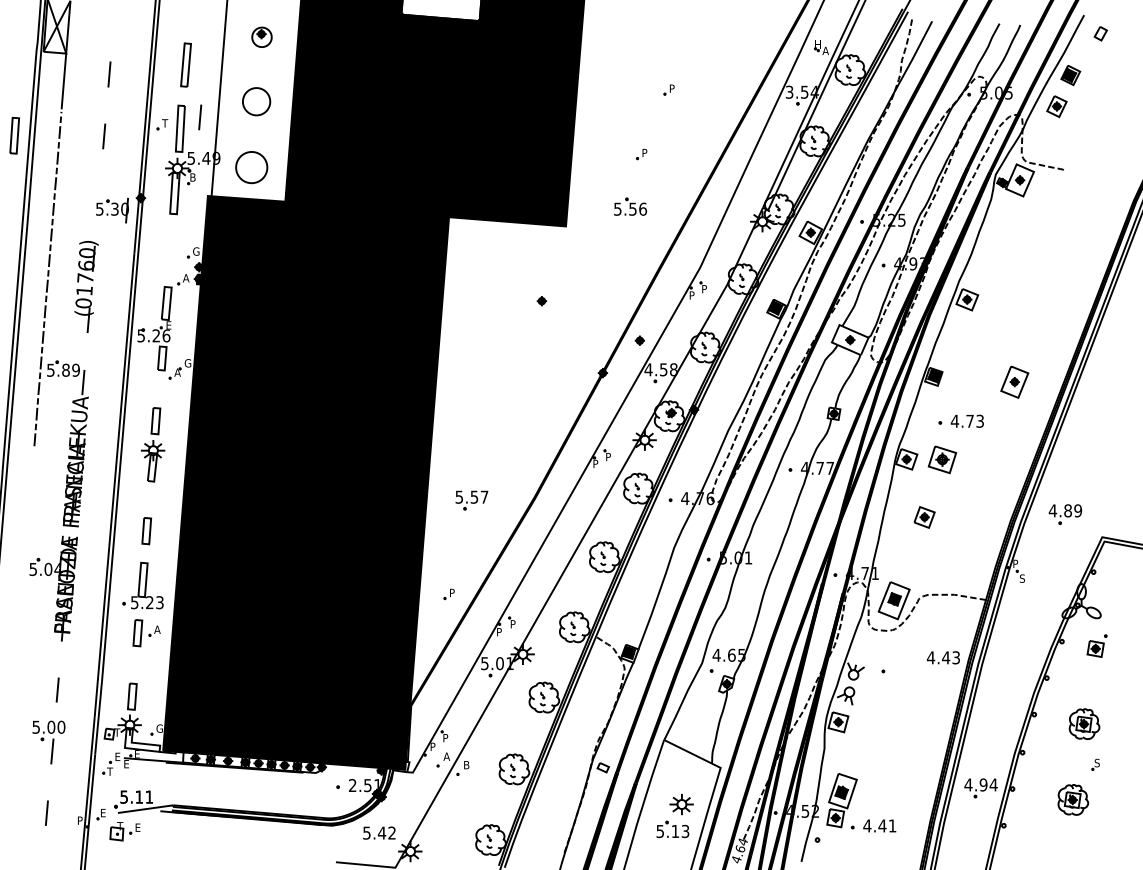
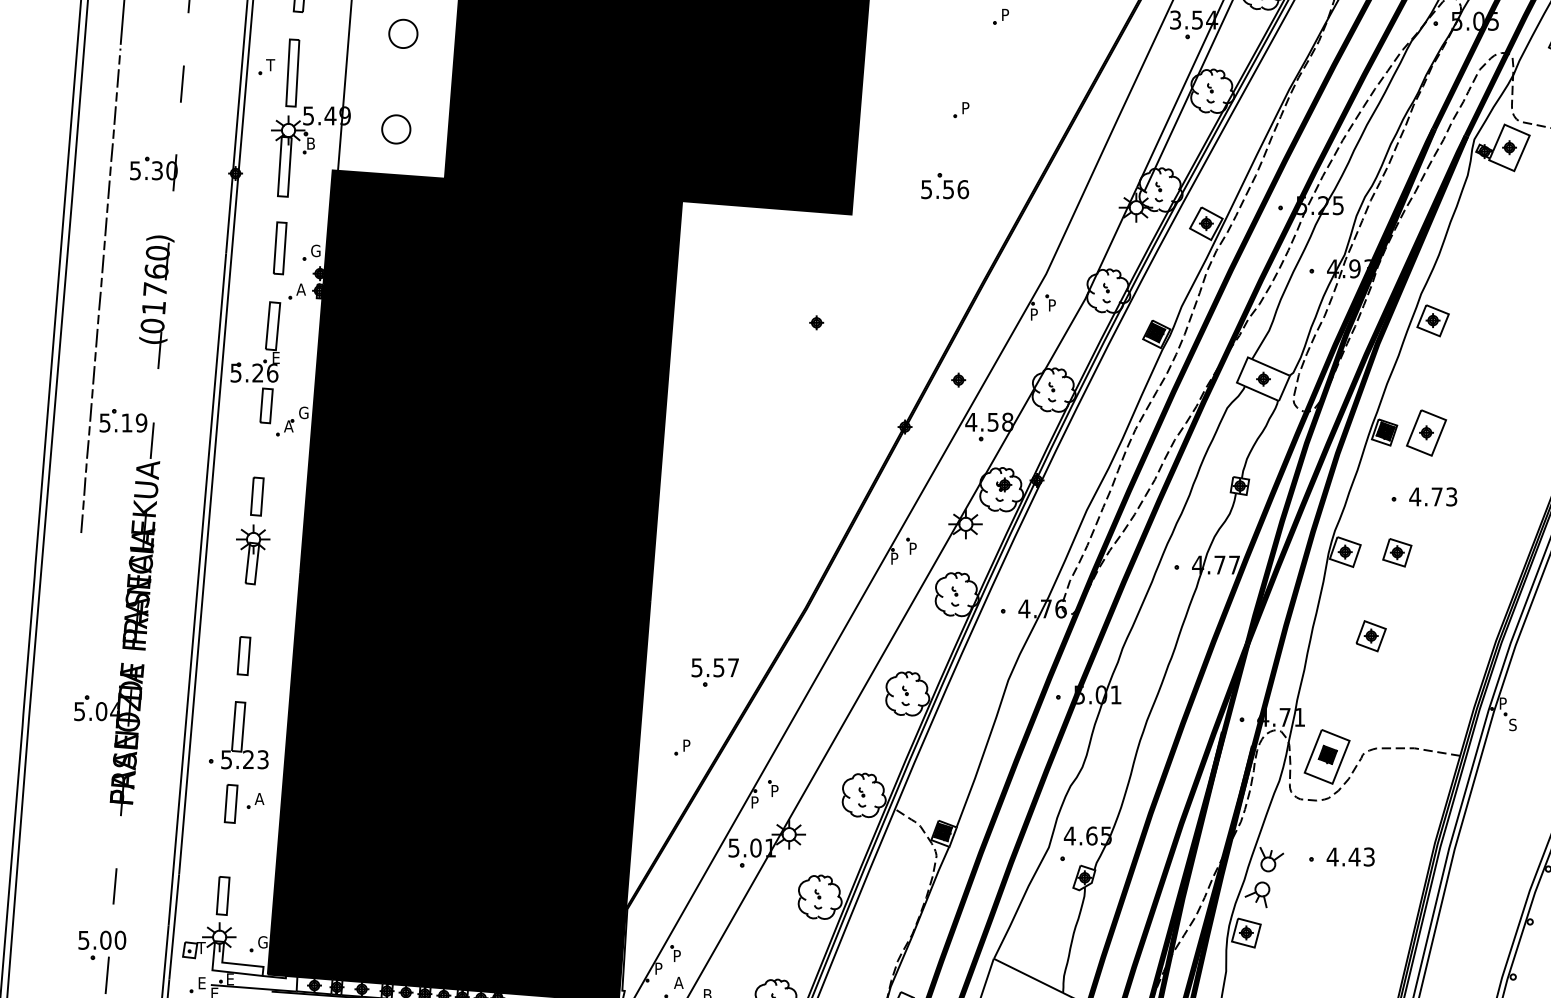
part: (256, 101) -> (403, 33), size x0.71
line: (200, 117) -> (321, 56), removed
part: (14, 135) -> (279, 247), moved
part: (251, 167) -> (395, 129), size x0.62
part: (112, 210) -> (153, 172), moved
text: (65, 369) -> (126, 421), 5.89 -> 5.19
part: (1014, 381) -> (1426, 431), moved
part: (942, 459) -> (1397, 552), size x0.71
part: (471, 500) -> (714, 672), moved
text: (942, 657) -> (1349, 856), moved

